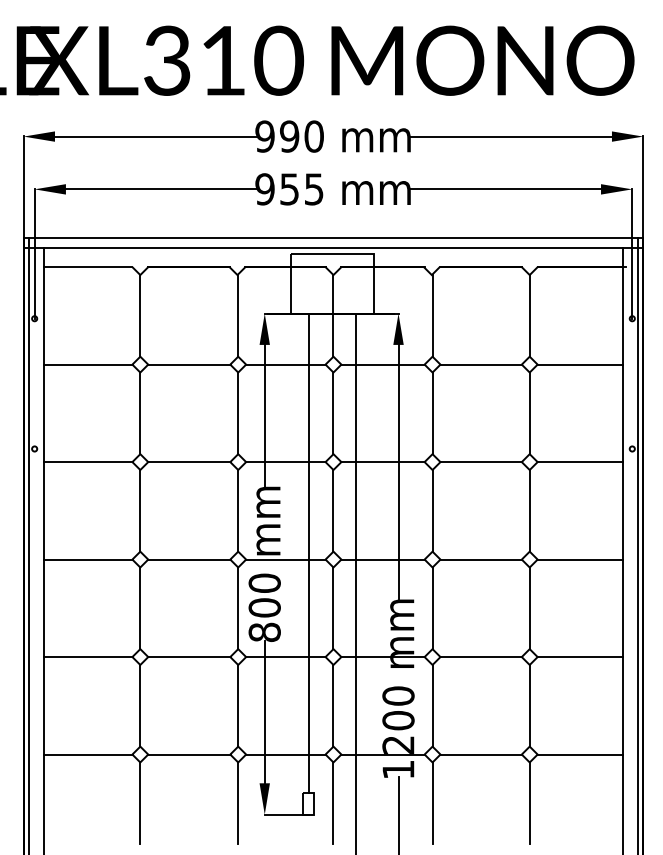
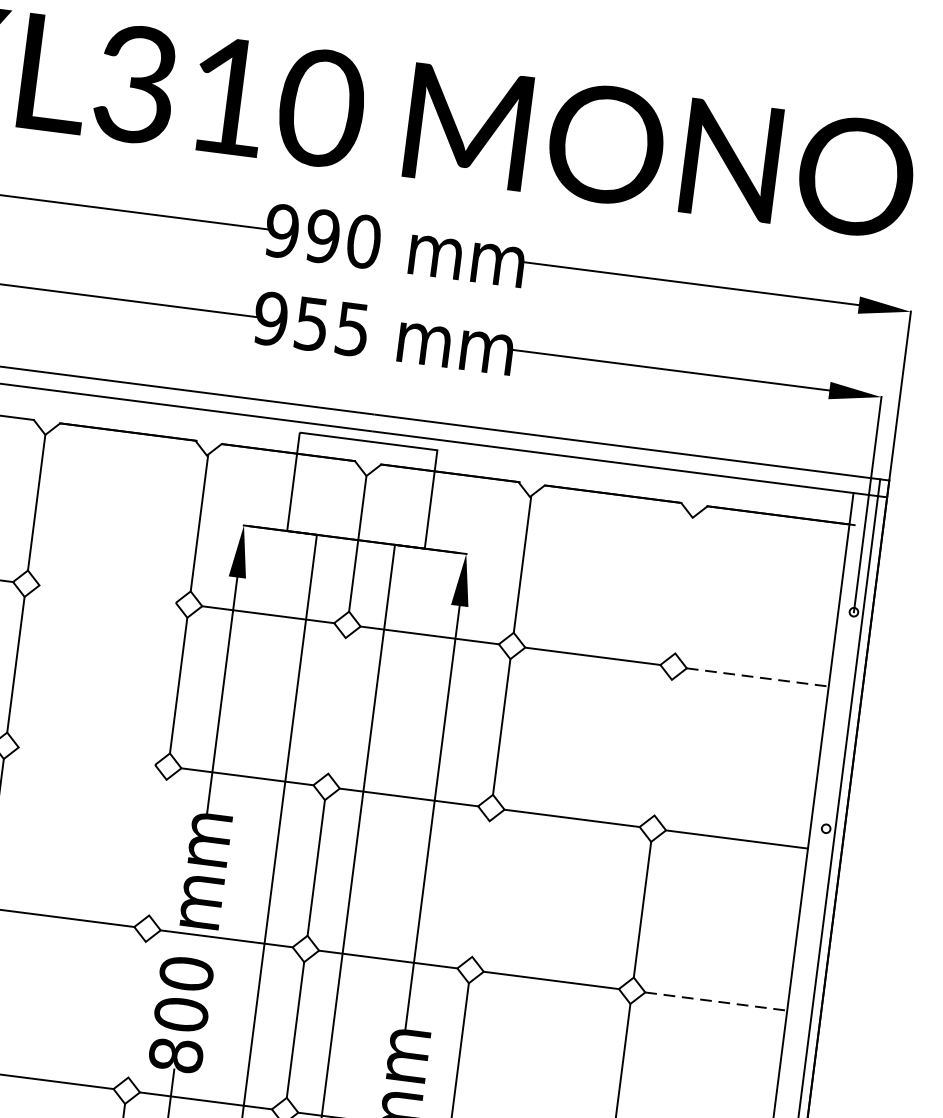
line: (529, 315) -> (683, 584), removed
line: (189, 364) -> (108, 594), removed
line: (580, 364) -> (758, 677), solid -> dashed
line: (333, 413) -> (337, 706), removed
line: (529, 413) -> (662, 747), removed
line: (189, 462) -> (87, 756), removed
line: (238, 510) -> (158, 847), removed
line: (432, 510) -> (480, 888), removed
line: (580, 559) -> (716, 1001), solid -> dashed
line: (238, 608) -> (137, 1010), removed

